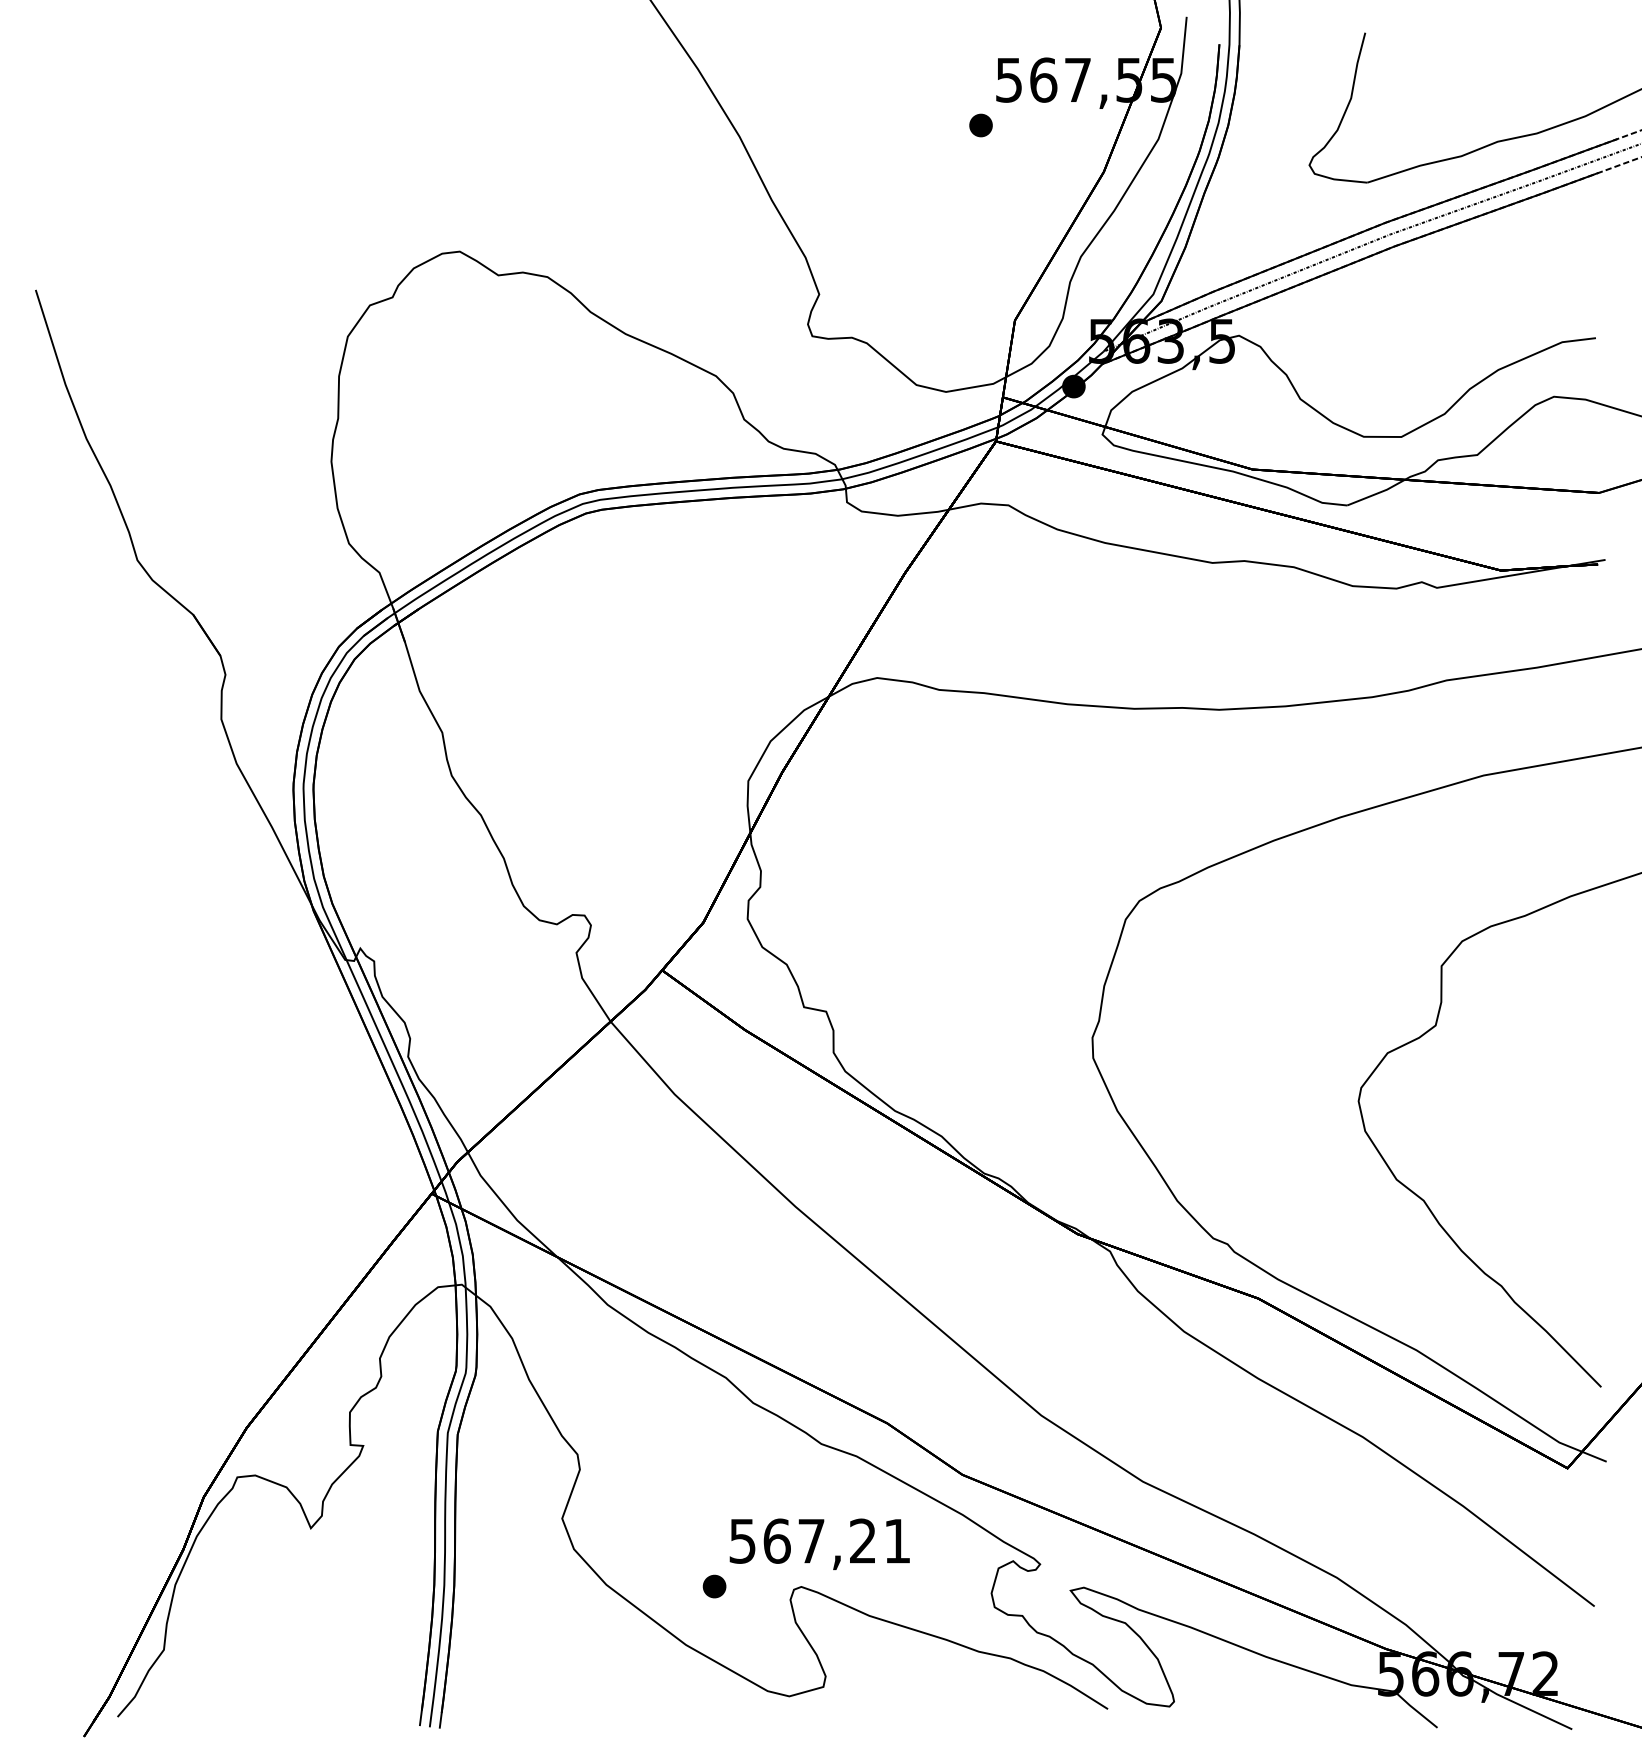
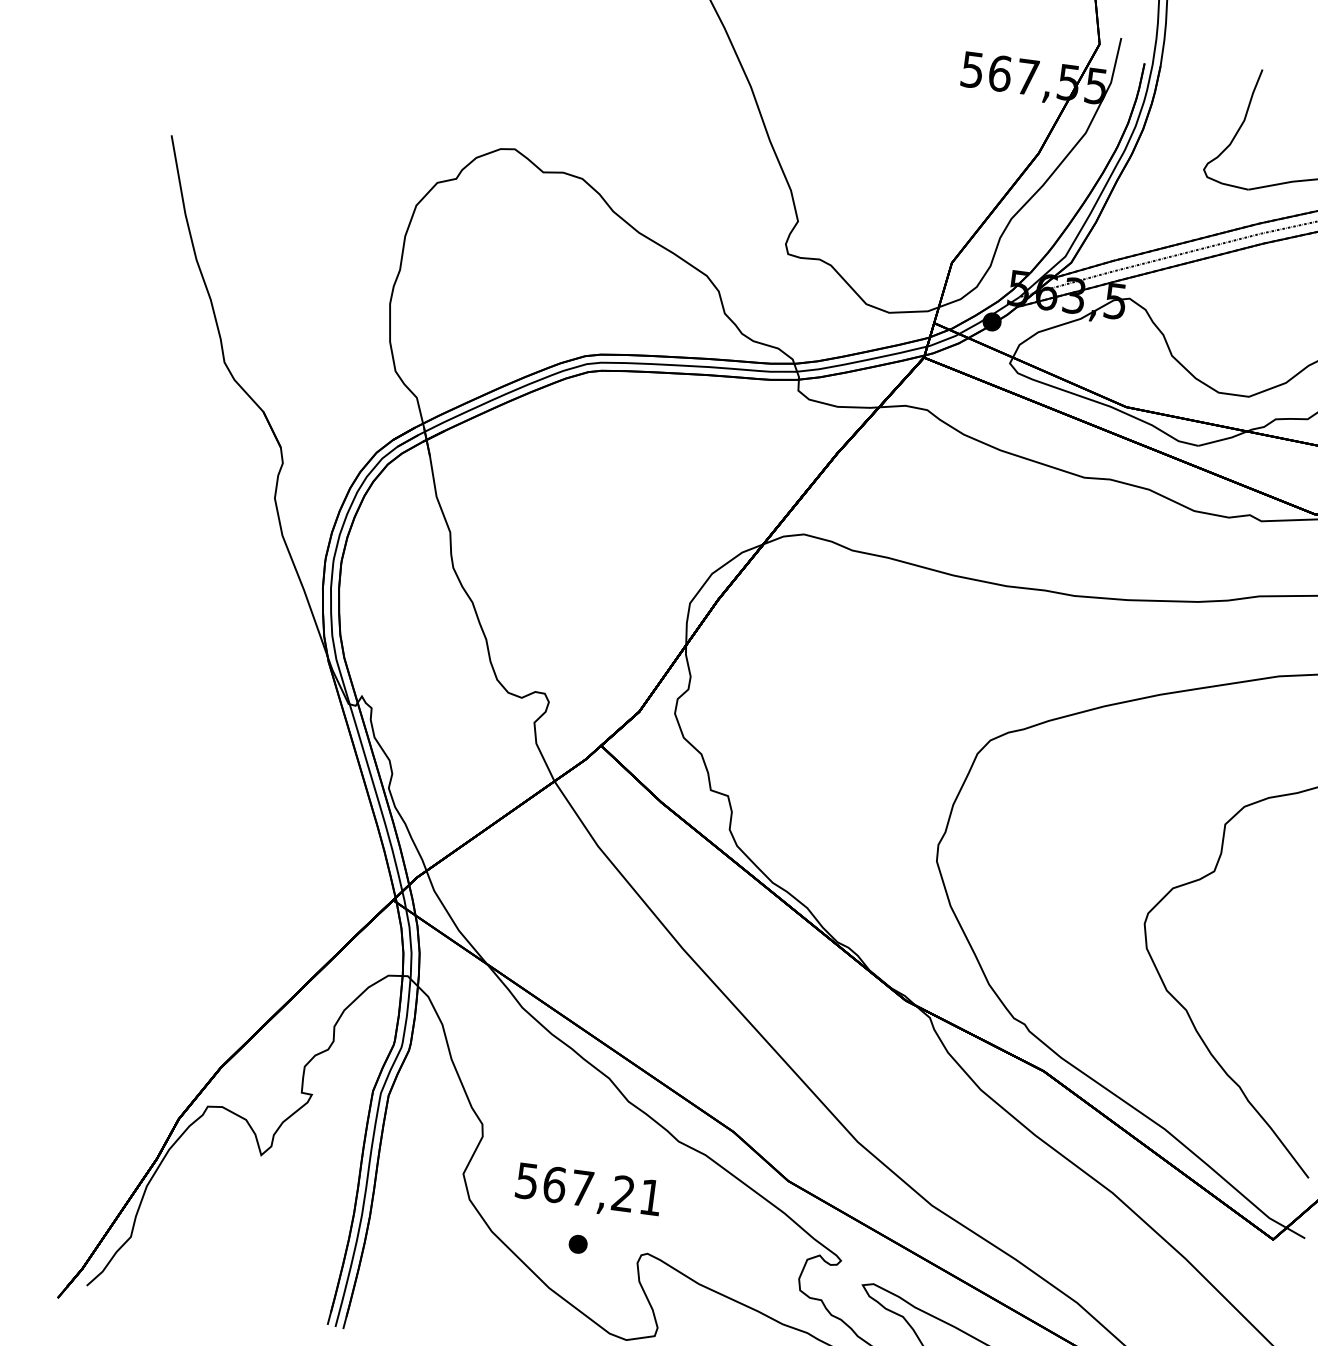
part: (980, 125) -> (944, 103), removed
text: (819, 1543) -> (588, 1191), moved

